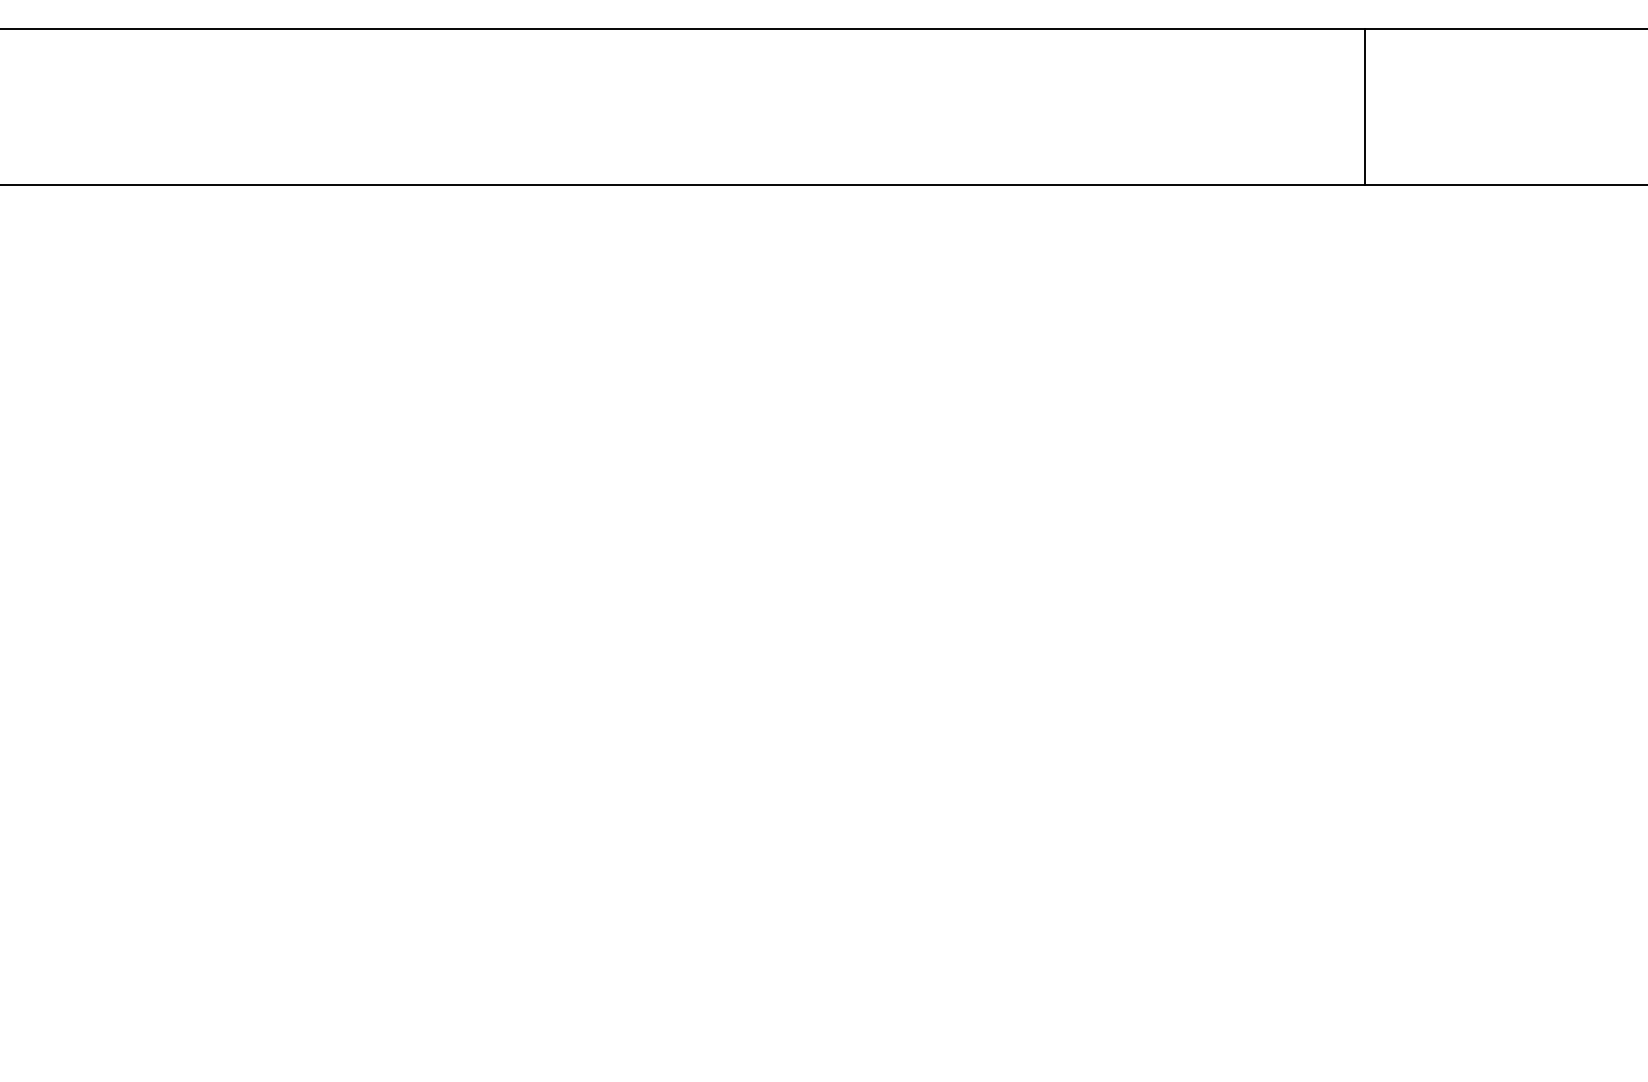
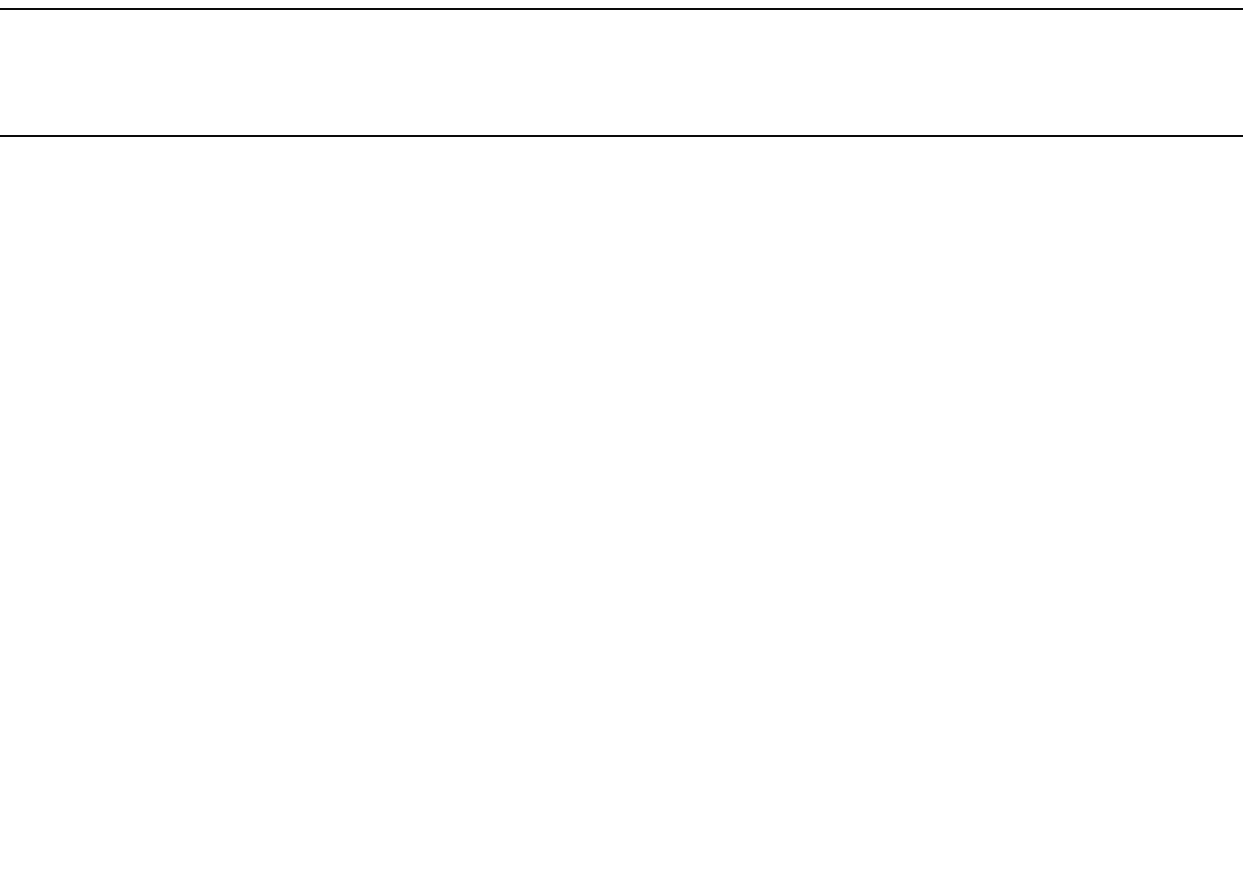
line: (1364, 106) -> (969, 71), removed

